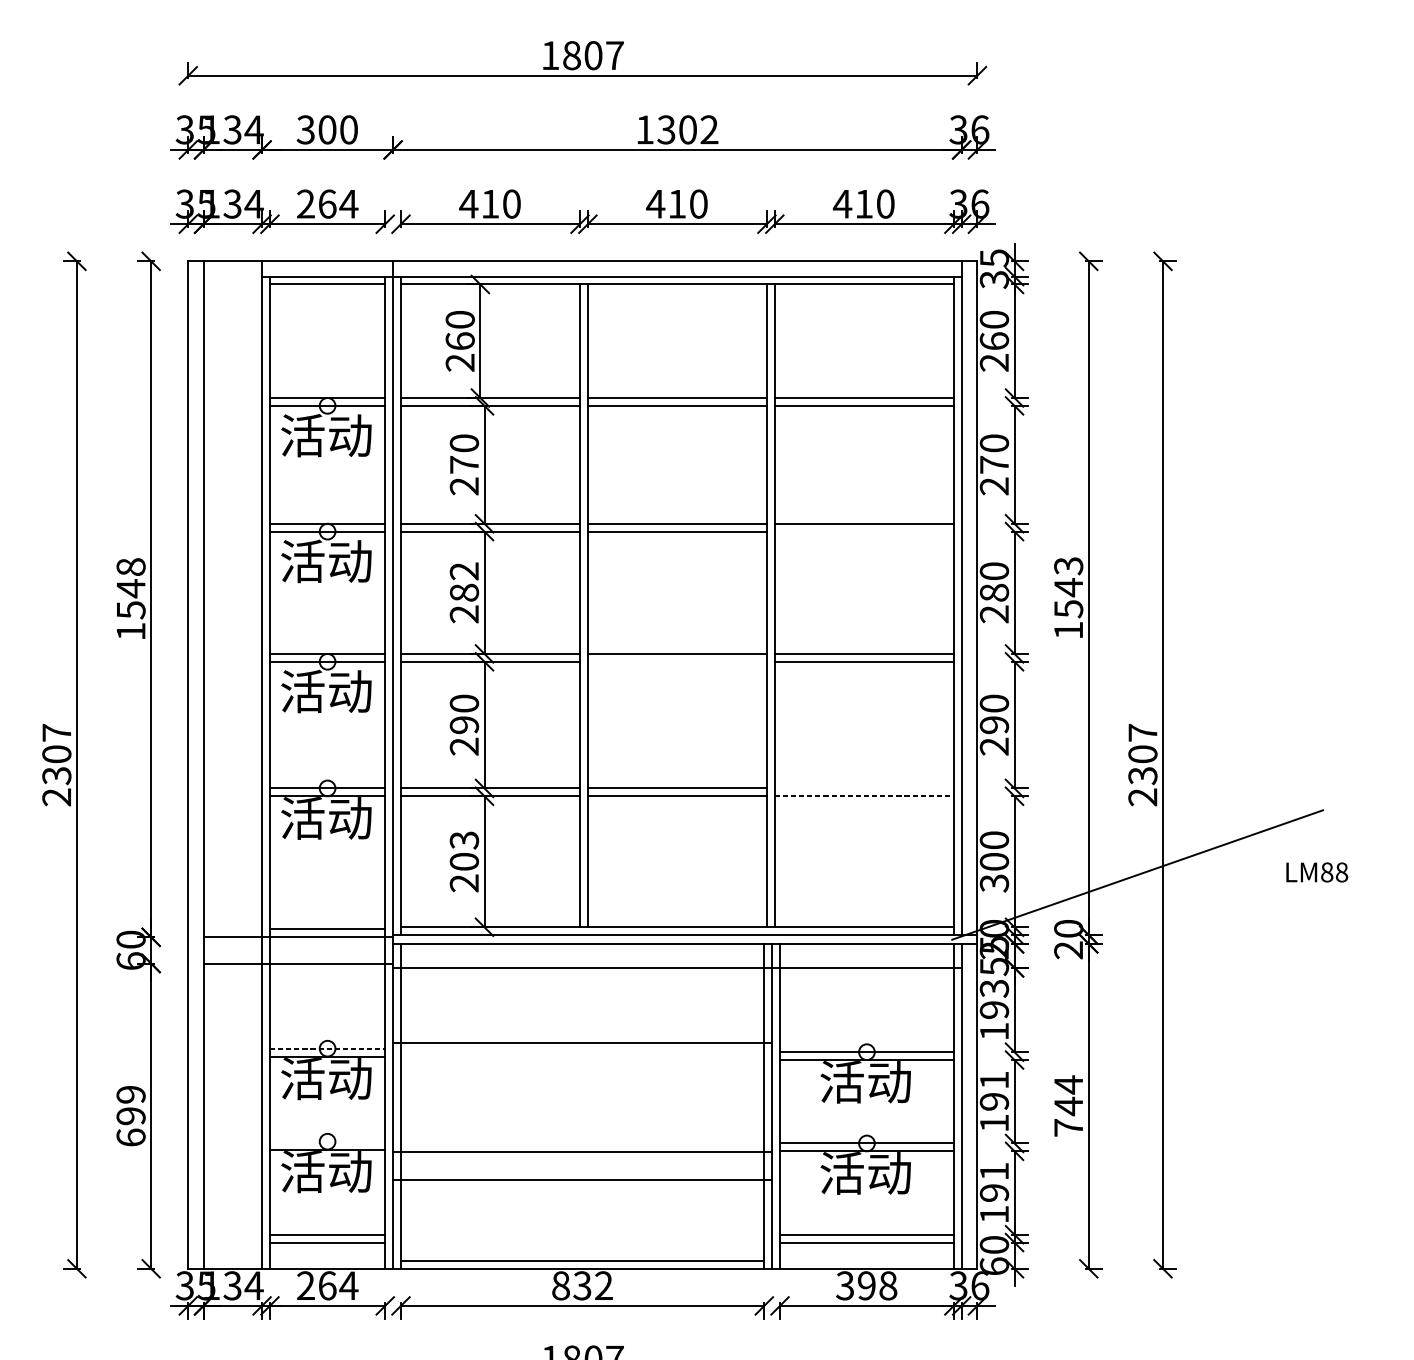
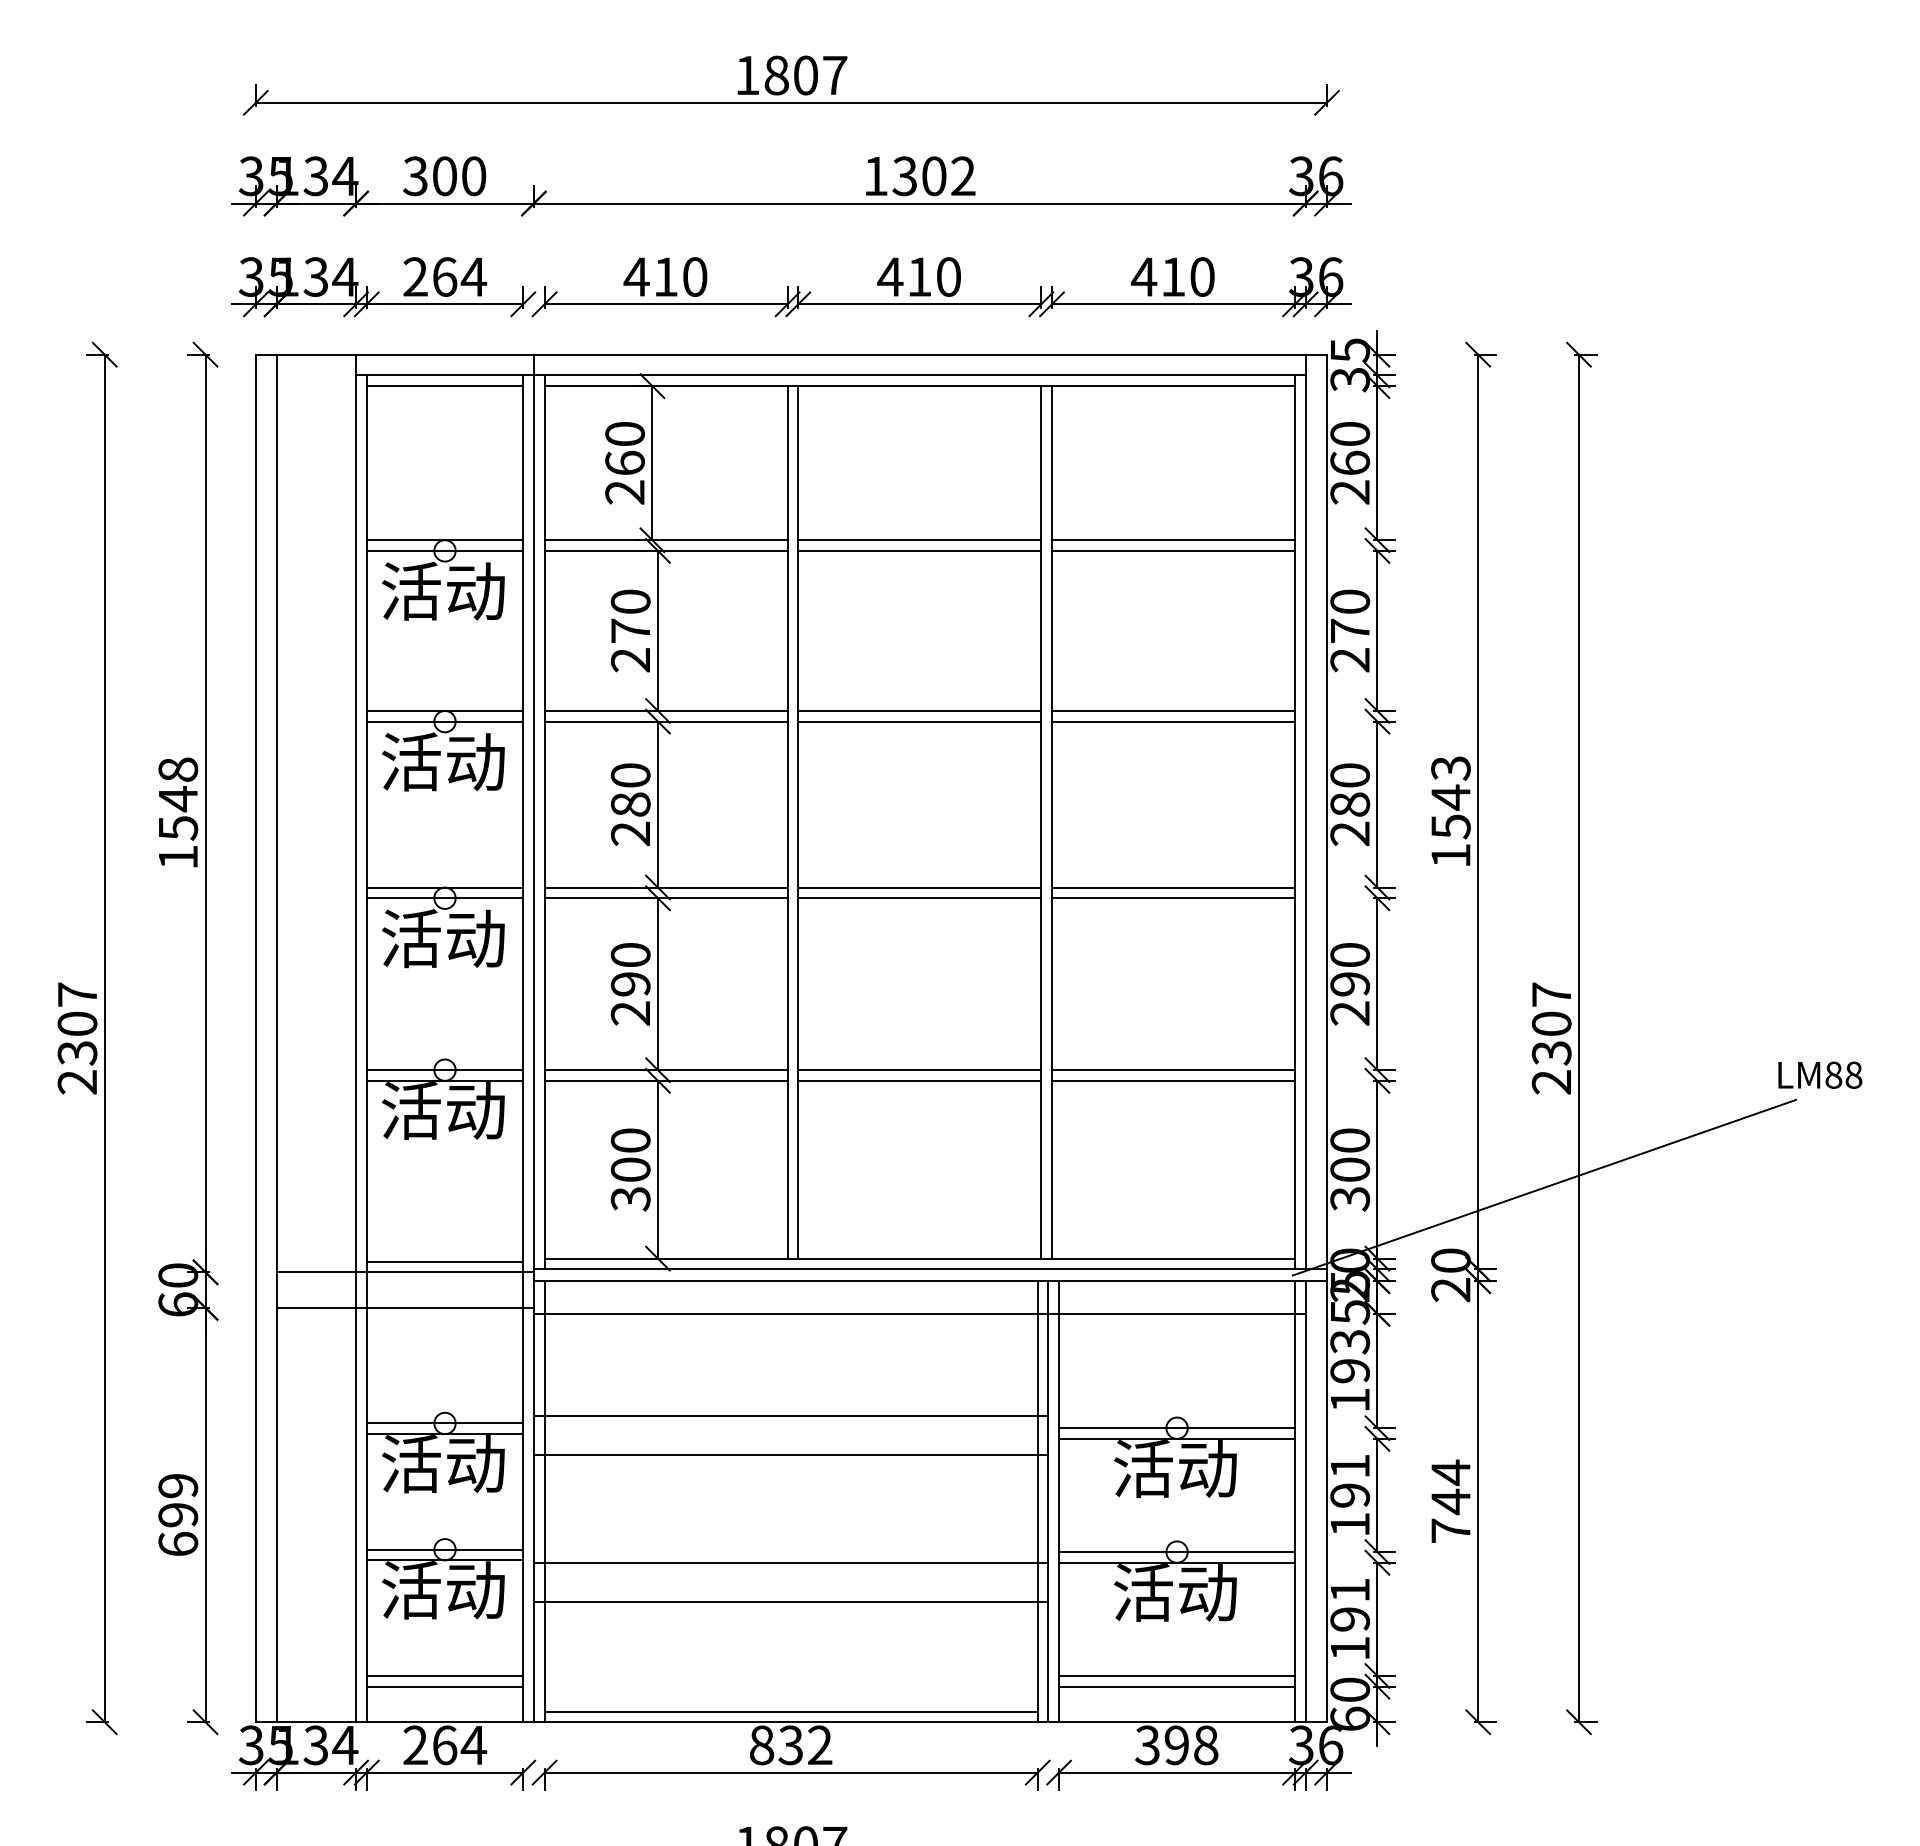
line: (864, 531) -> (1173, 721), added
text: (464, 571) -> (630, 775), 282 -> 280
line: (677, 661) -> (919, 898), added
line: (864, 788) -> (1173, 1070), added
line: (864, 796) -> (1173, 1080), dashed -> solid
text: (464, 861) -> (630, 1169), 203 -> 300
text: (1317, 871) -> (1820, 1074), moved
line: (327, 1048) -> (445, 1423), dashed -> solid
line: (582, 1071) -> (790, 1454), added
line: (327, 1141) -> (444, 1549), added

